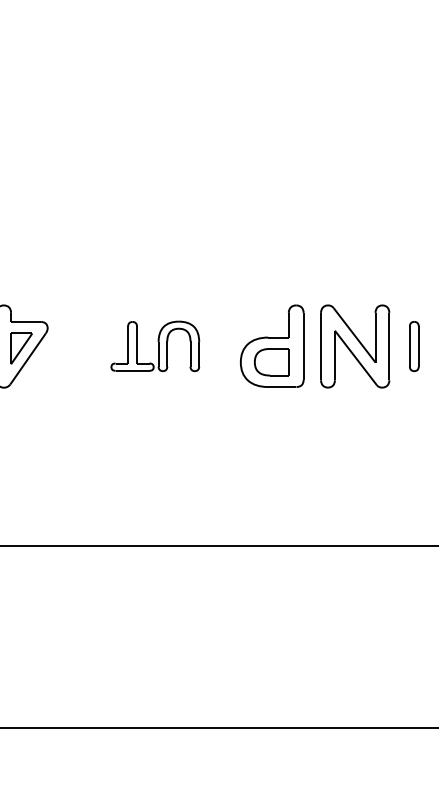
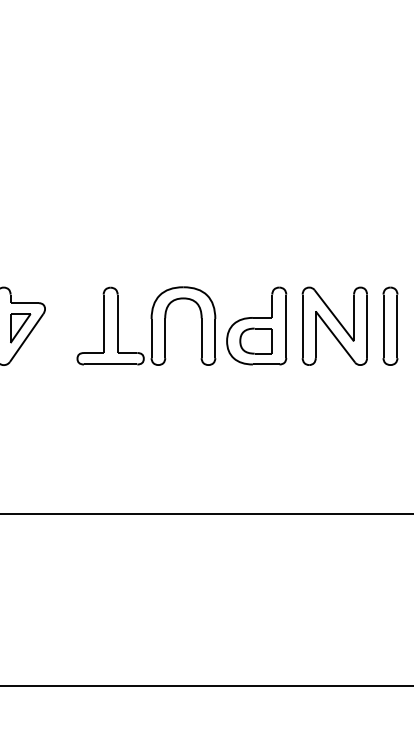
part: (155, 346) -> (146, 326), size x1.67
part: (414, 346) -> (390, 326), size x1.67

